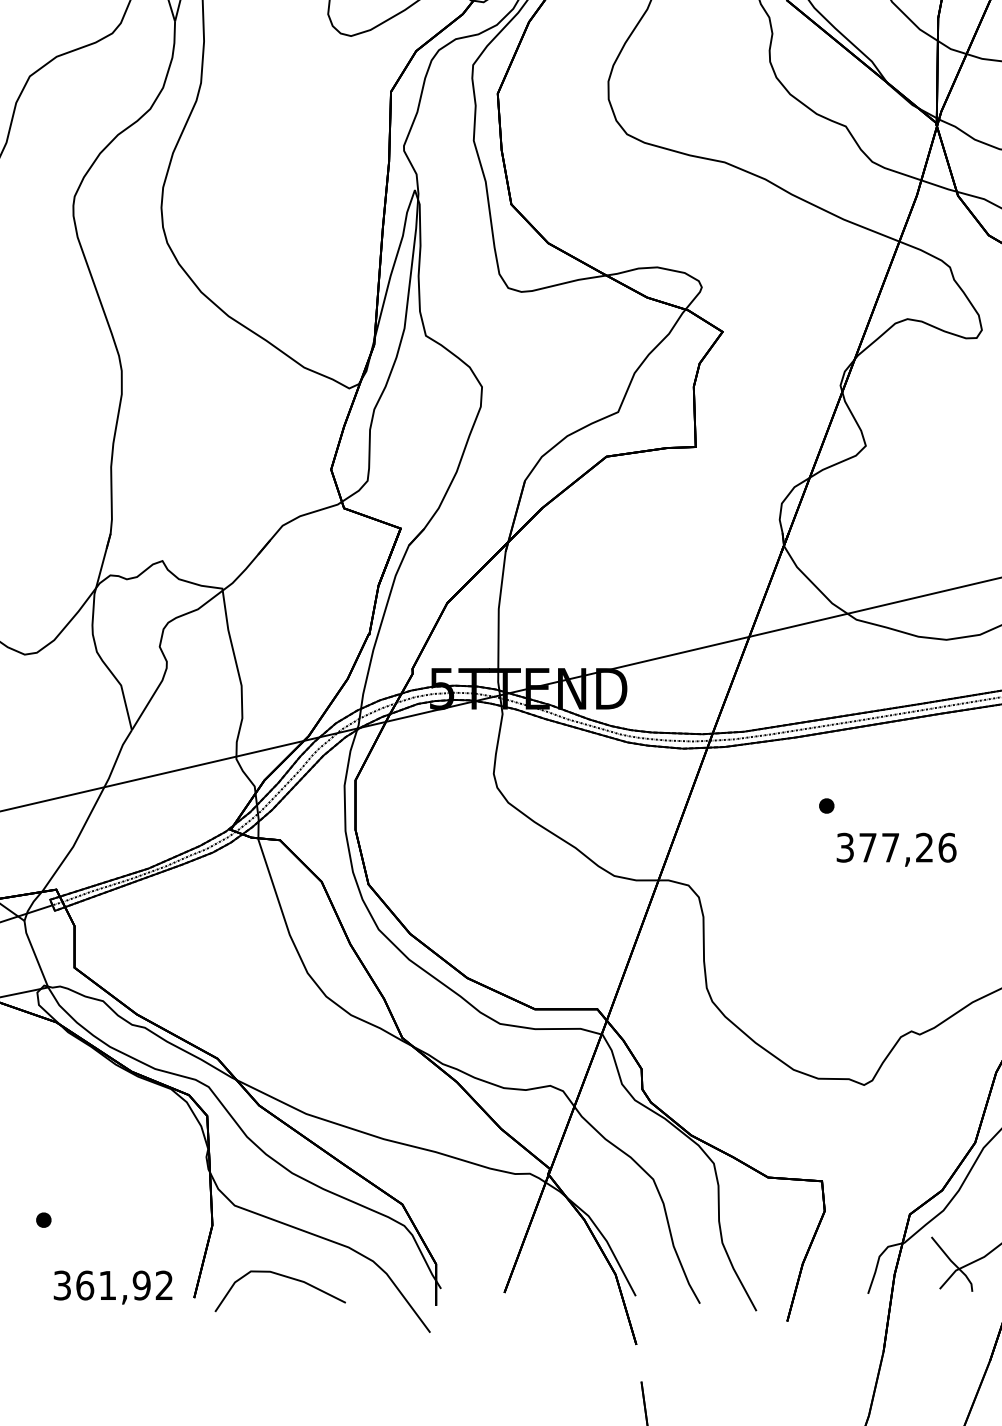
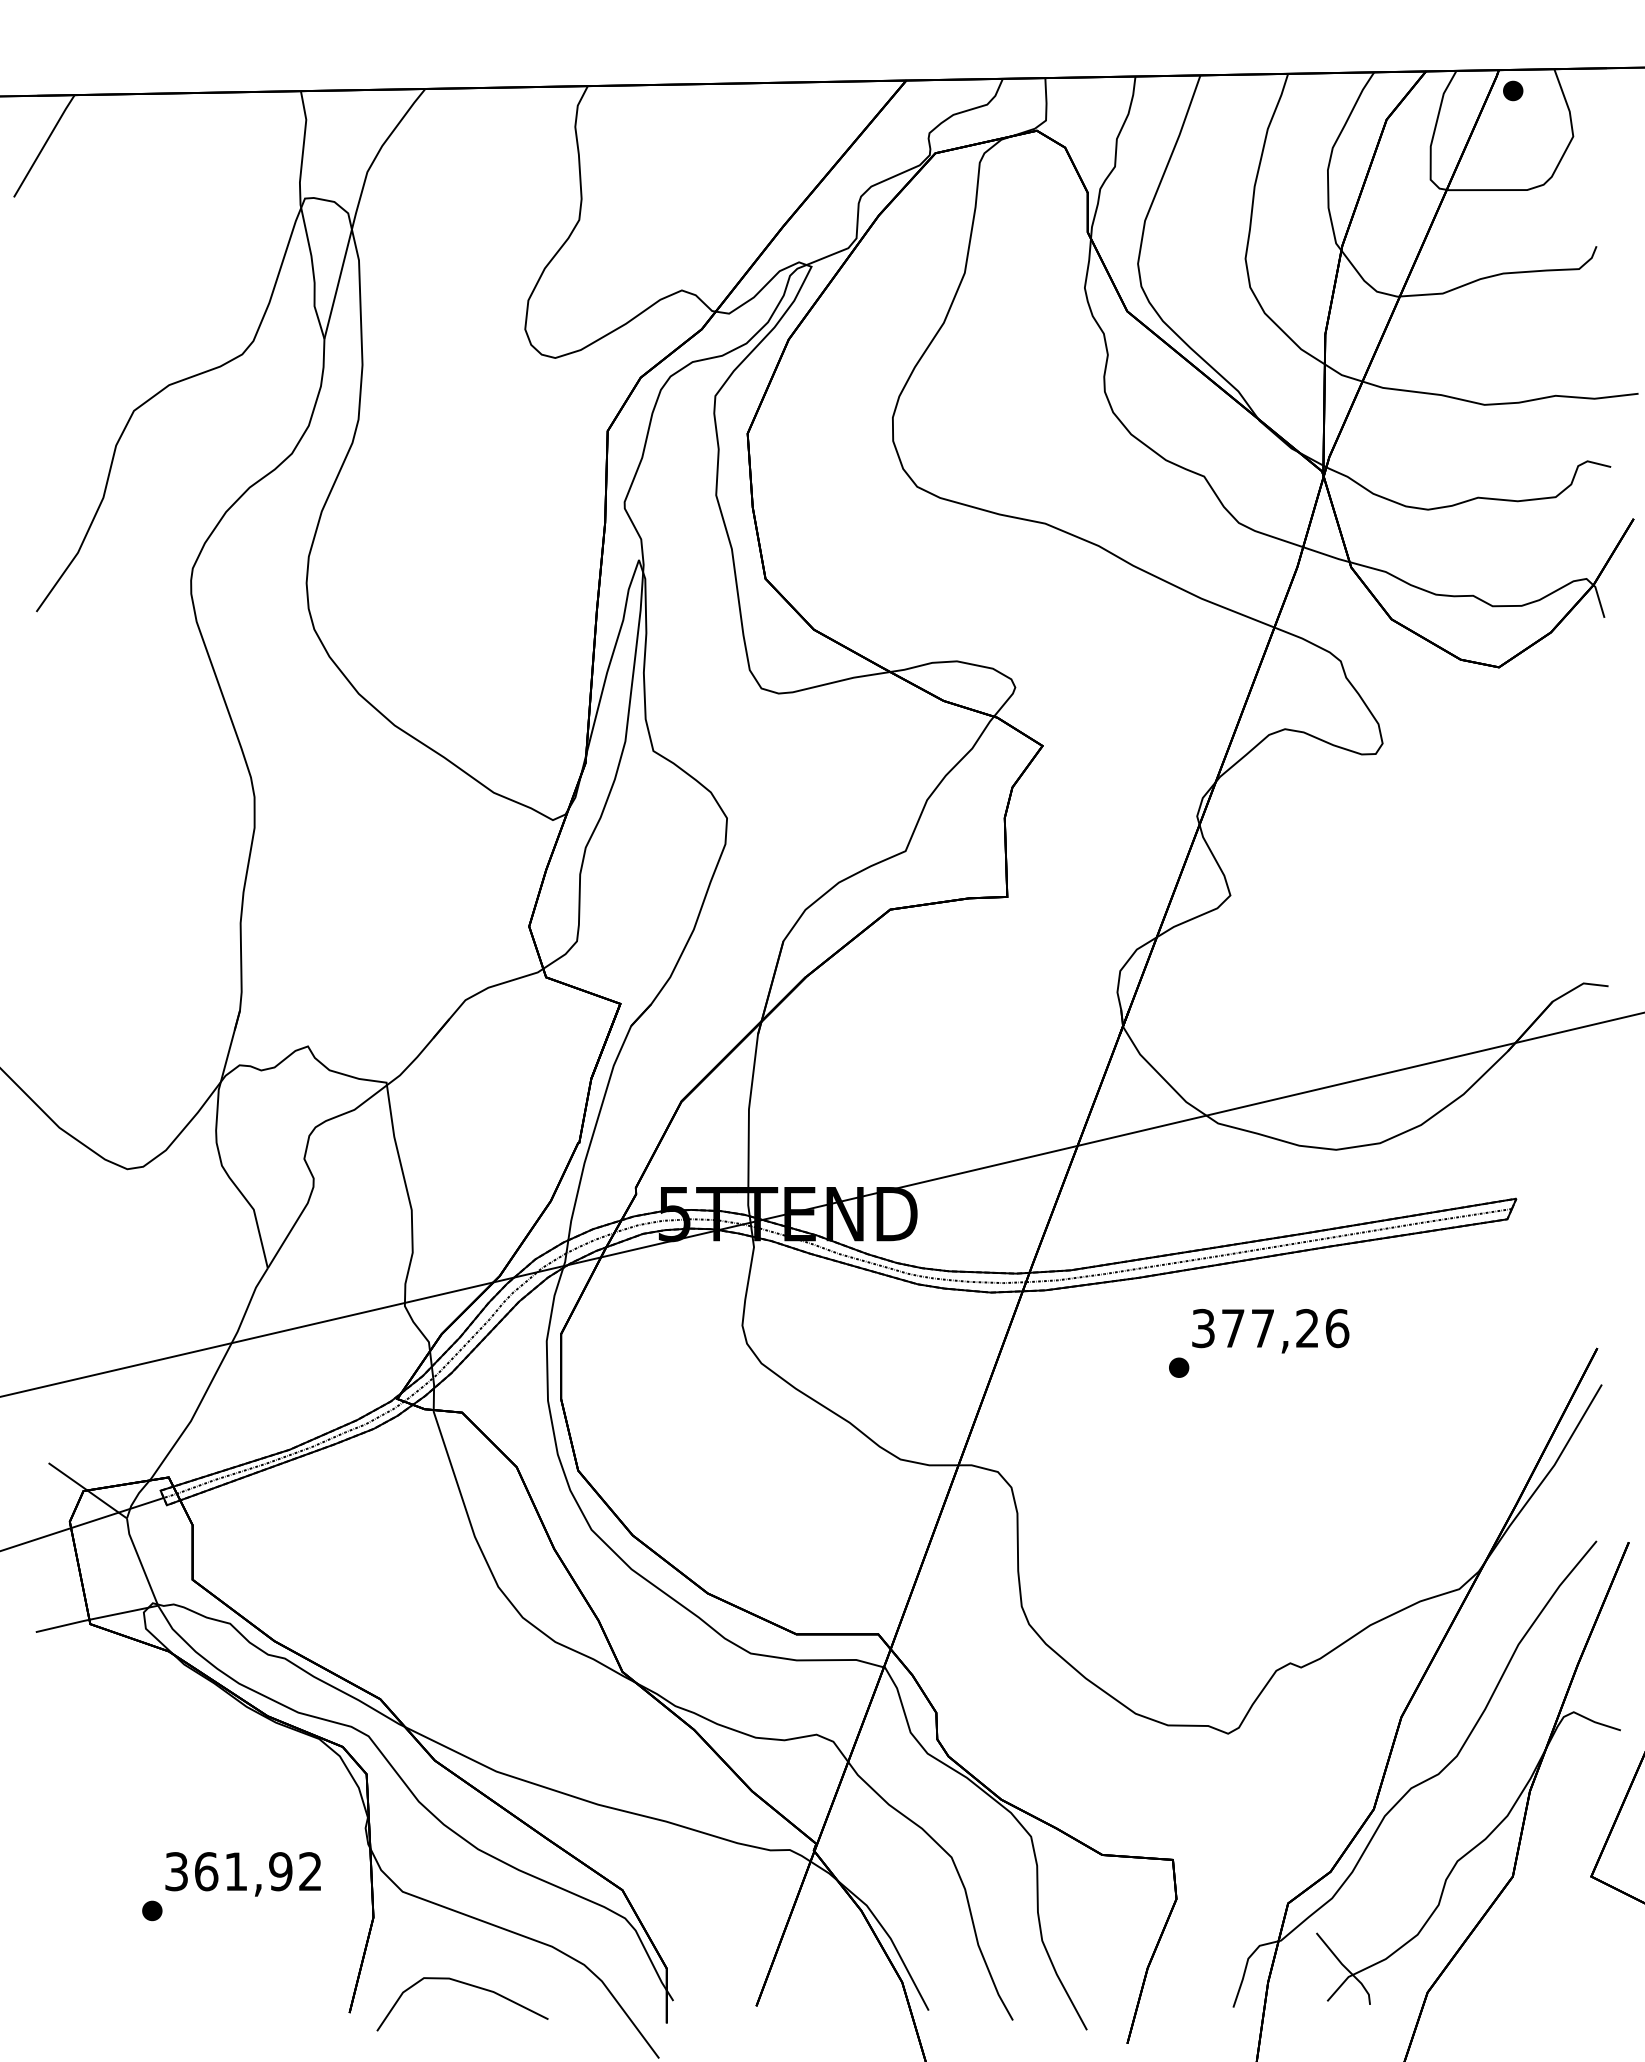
text: (896, 850) -> (1270, 1331), moved
text: (112, 1287) -> (242, 1874), moved

